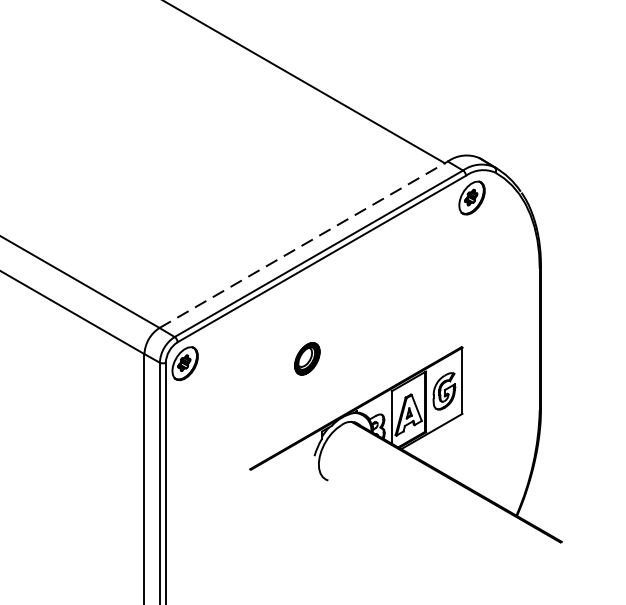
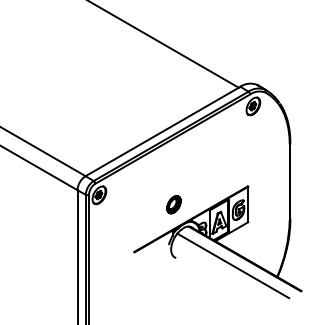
line: (304, 244) -> (163, 131), dashed -> solid
part: (306, 358) -> (173, 204), moved
line: (435, 494) -> (233, 265), added

